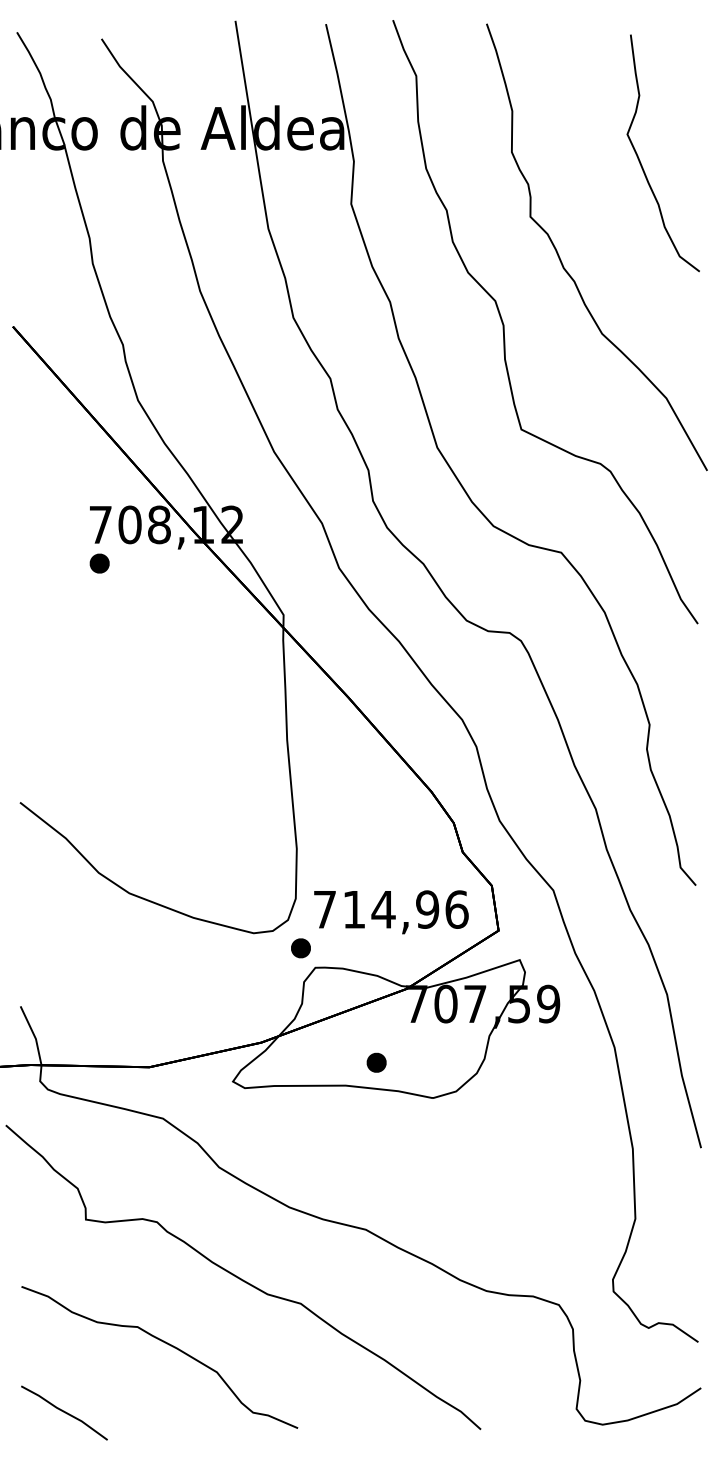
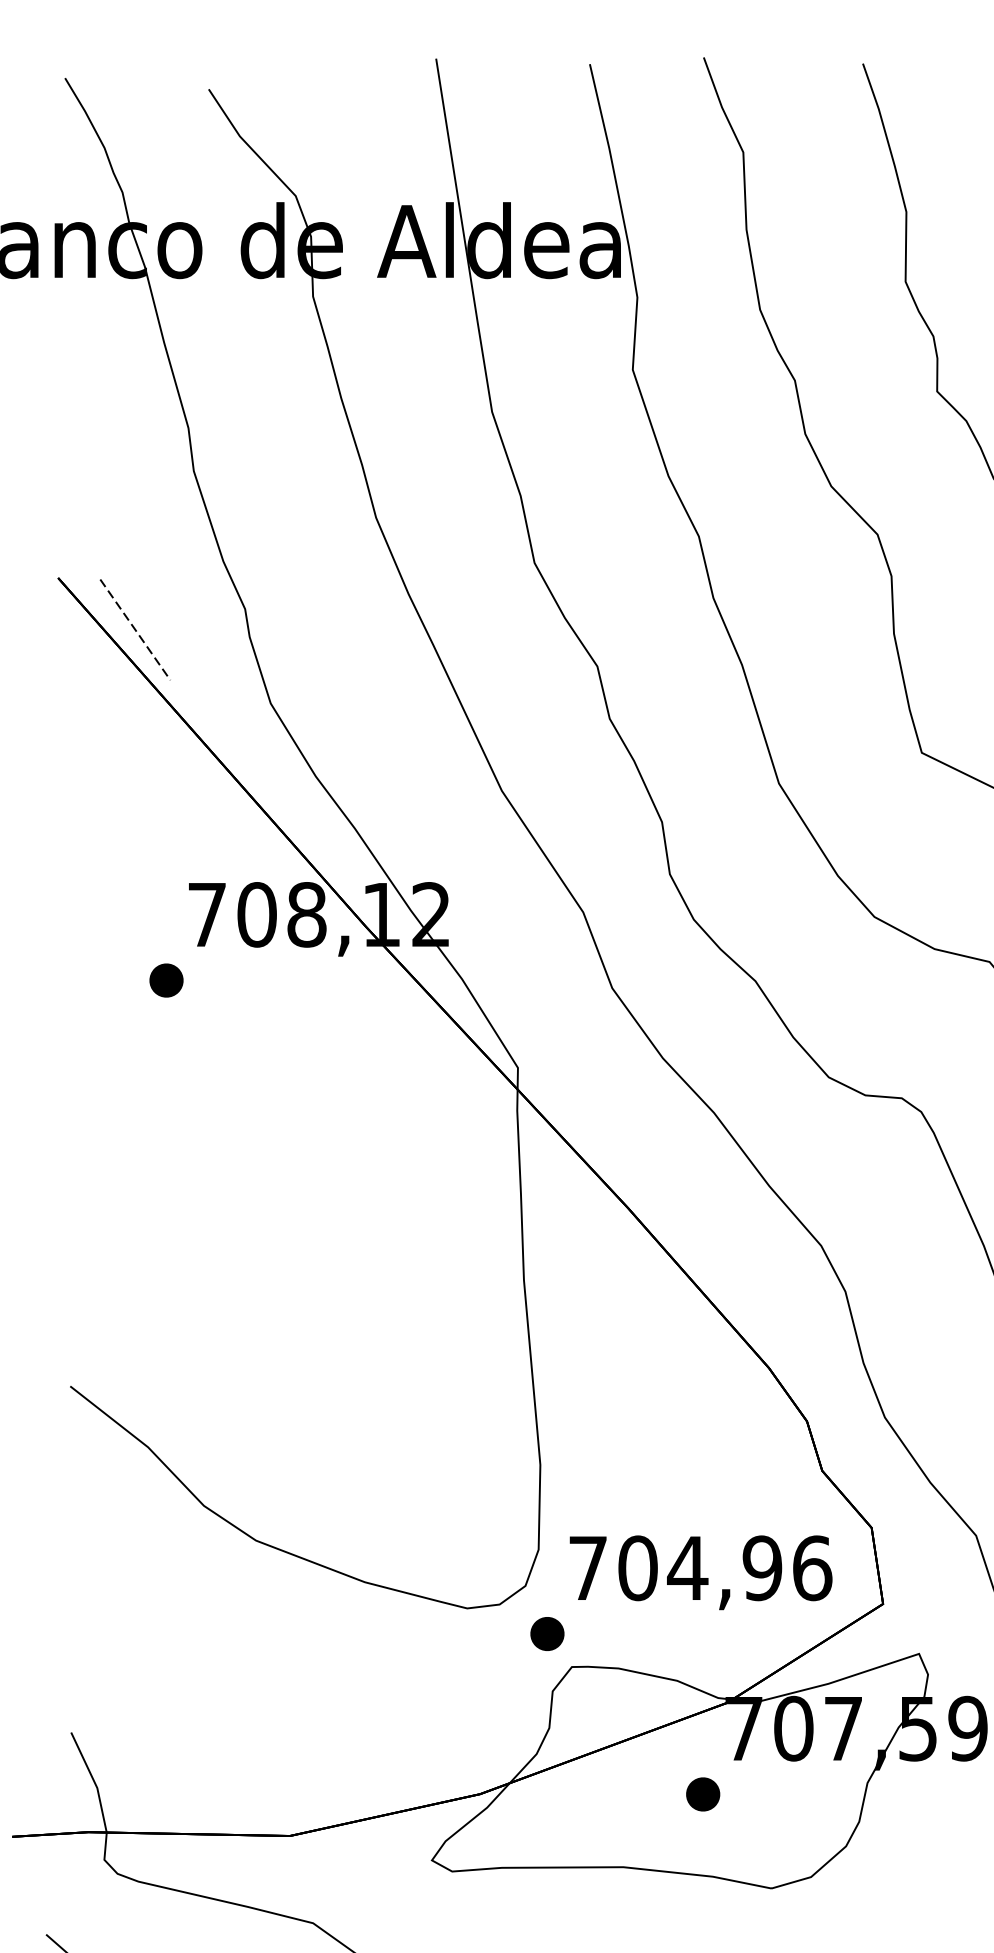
line: (58, 356) -> (135, 628), added
part: (99, 563) -> (166, 980), moved
text: (353, 909) -> (636, 1568), 714,96 -> 704,96
part: (376, 1062) -> (702, 1793), moved

